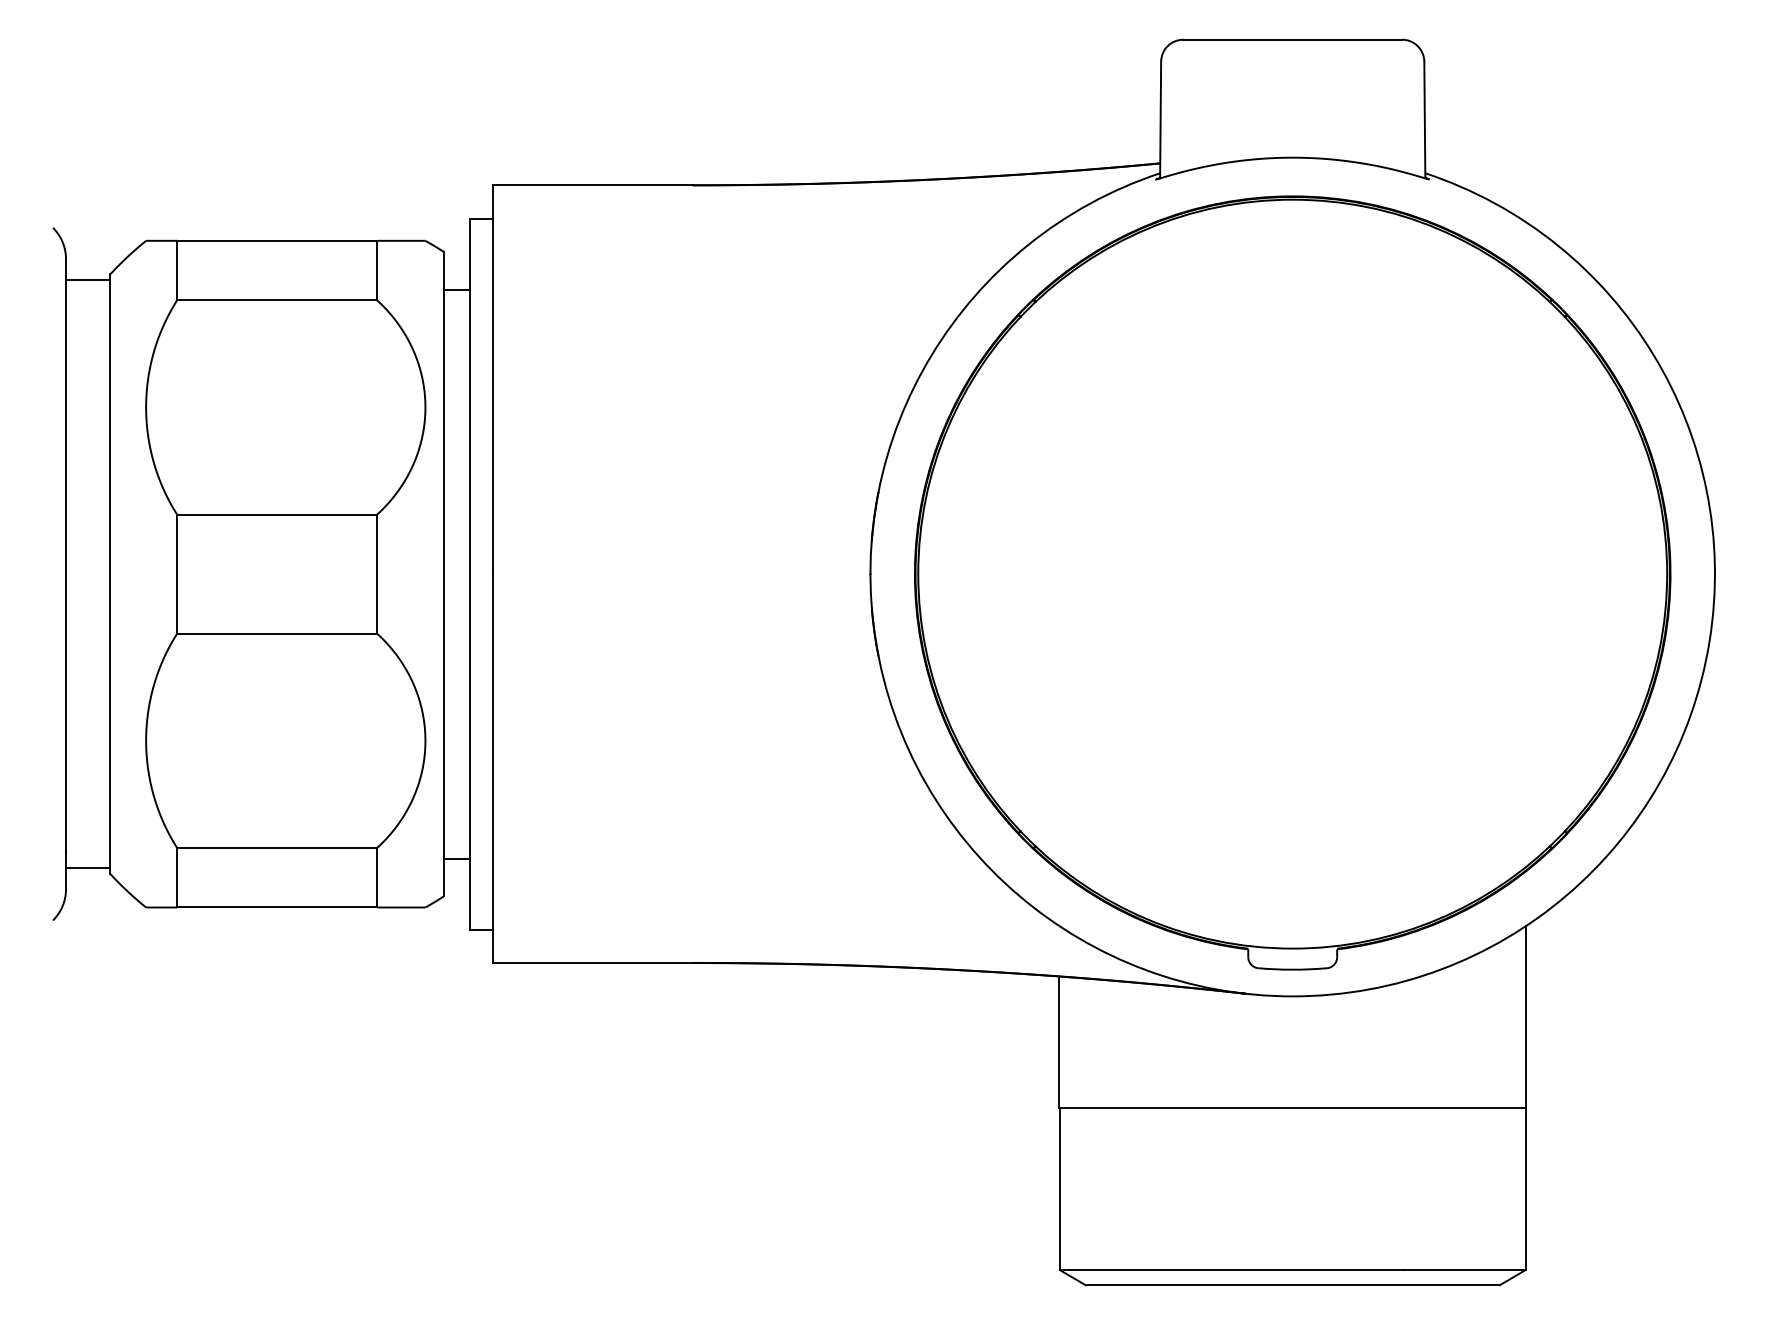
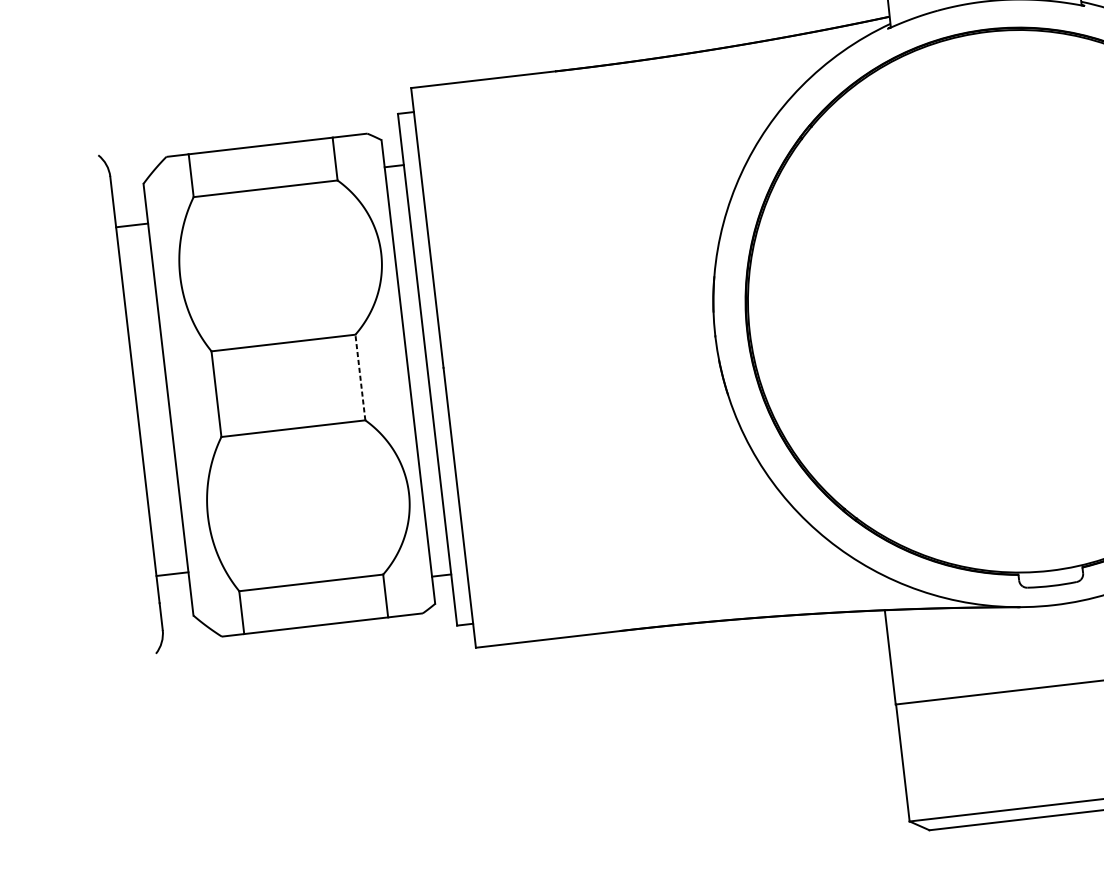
line: (88, 280) -> (132, 225), moved
line: (377, 574) -> (360, 377), solid -> dashed
line: (88, 867) -> (172, 573), moved

